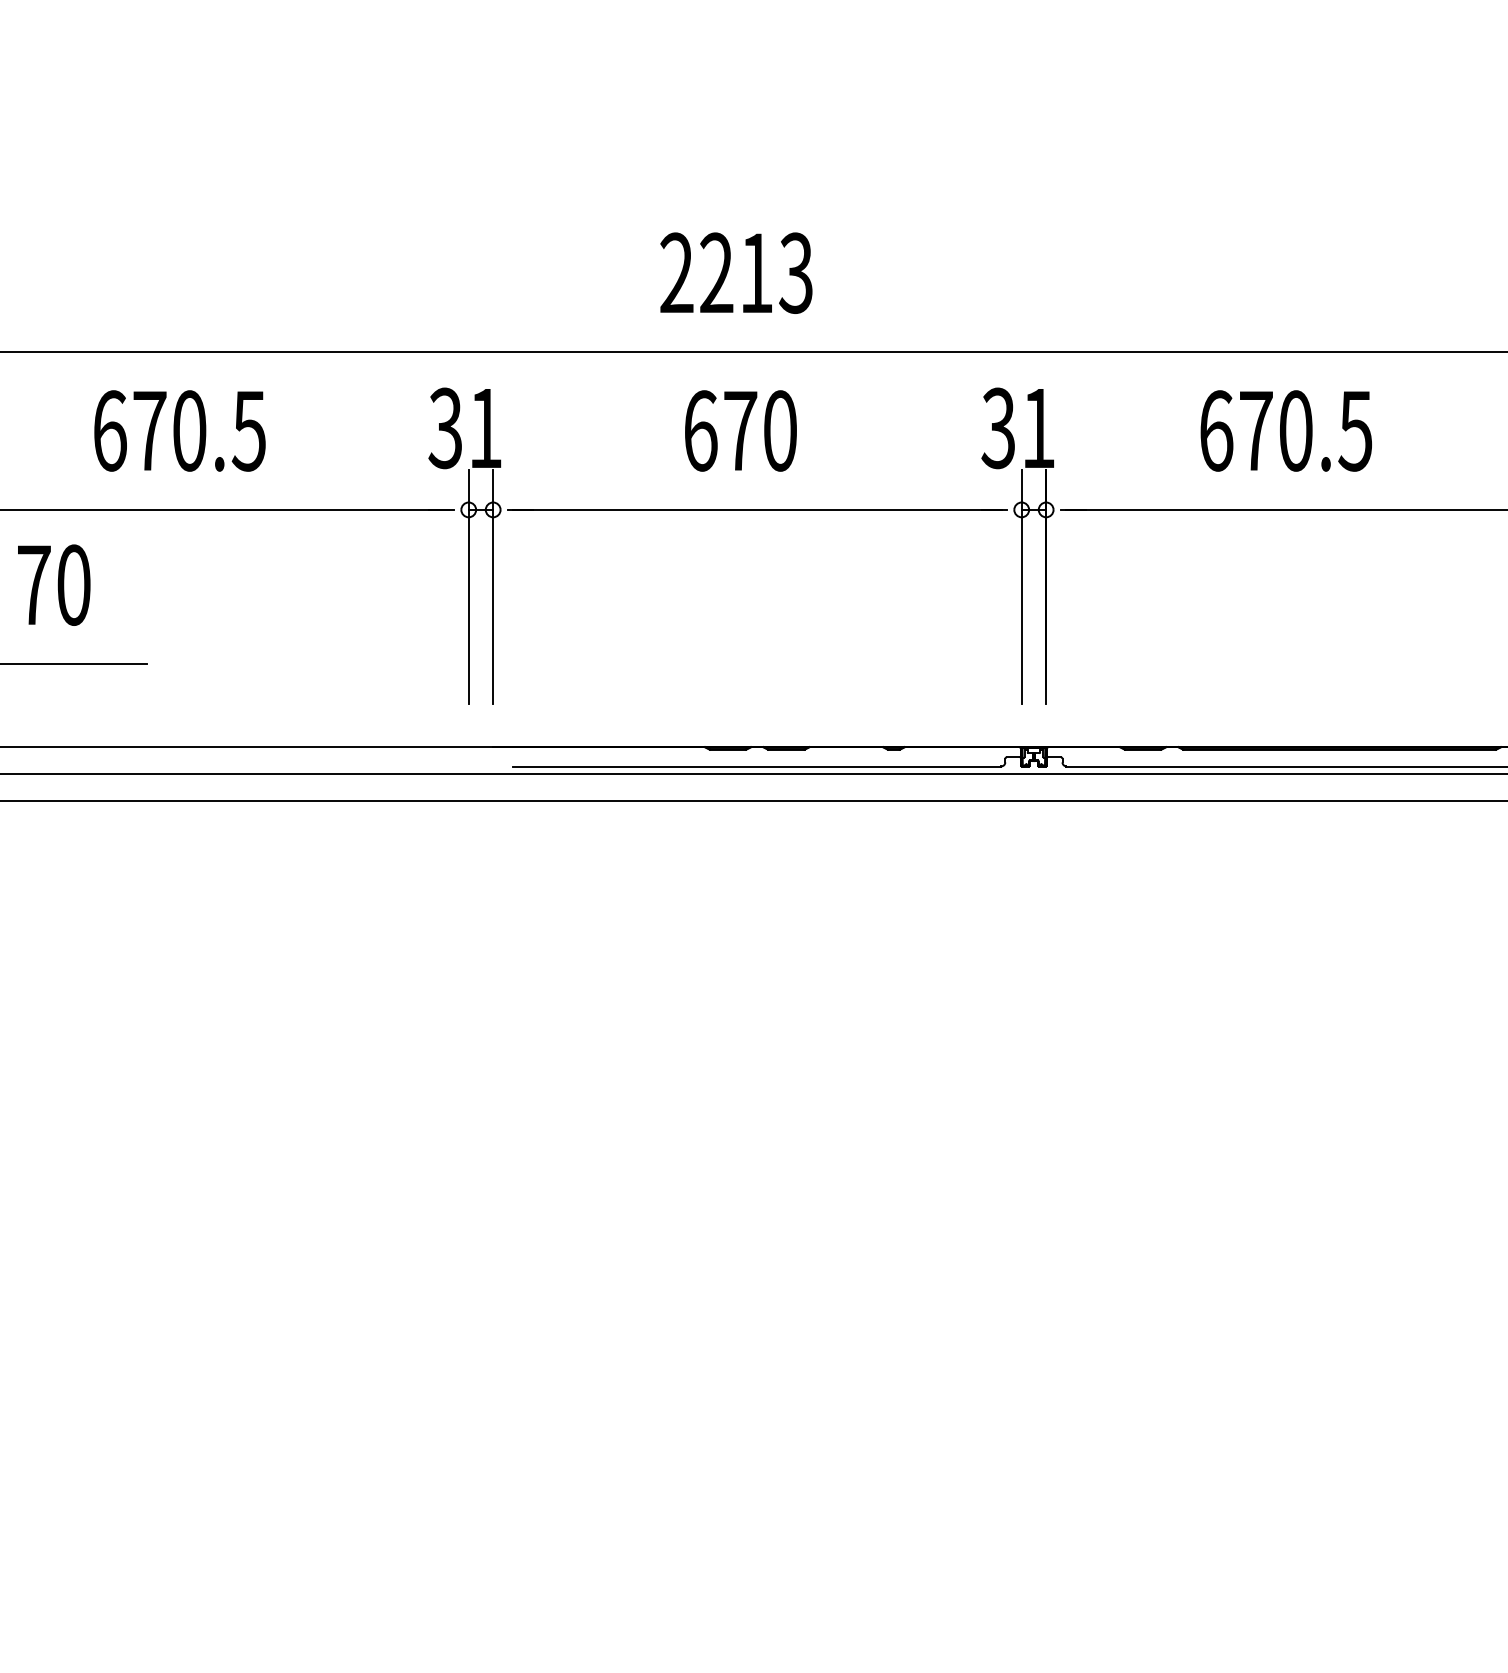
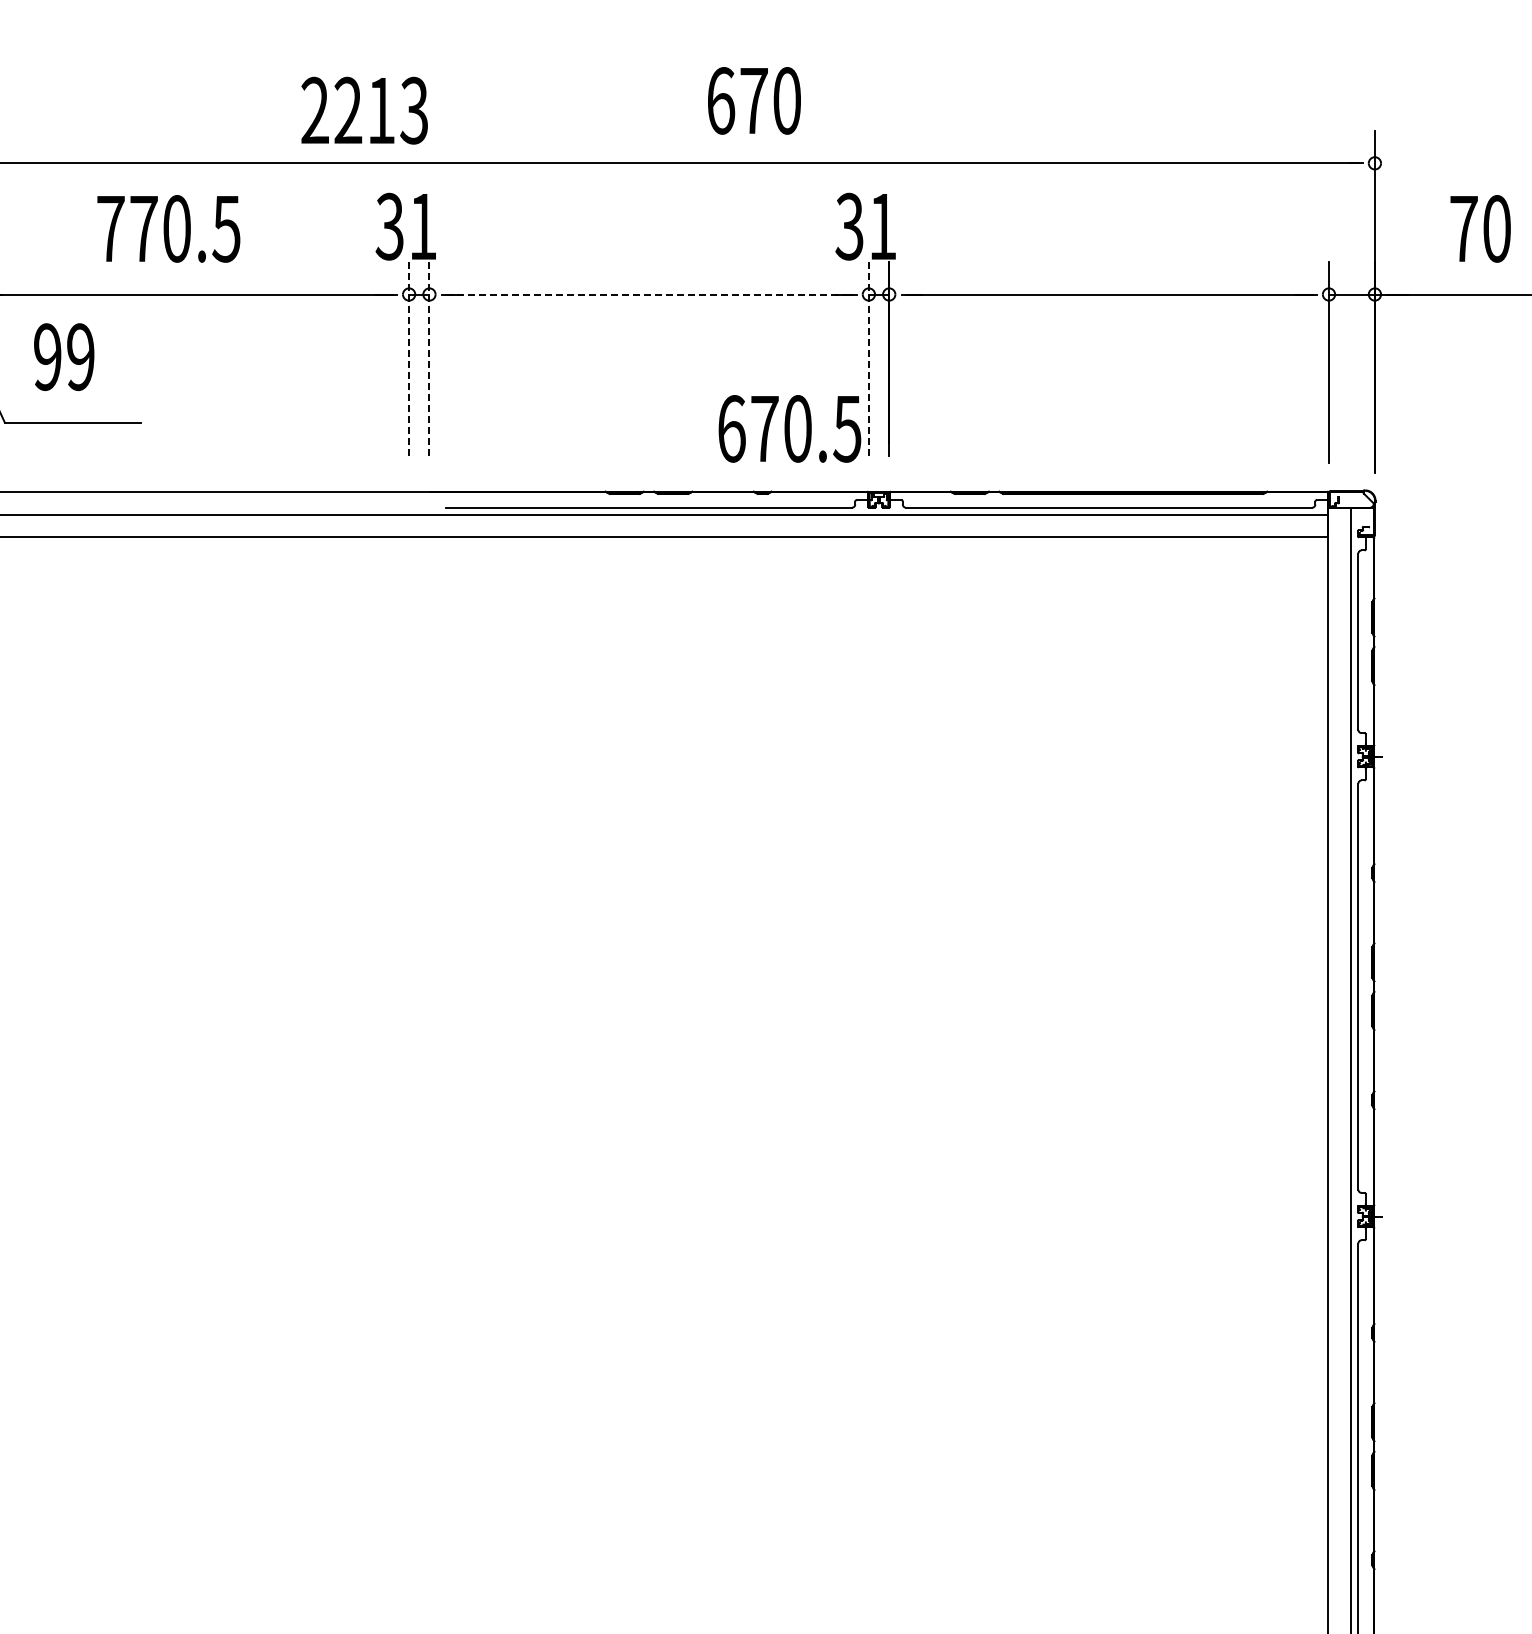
text: (736, 272) -> (364, 110), moved
text: (109, 430) -> (110, 228), 670.5 -> 770.5
text: (740, 430) -> (754, 100), moved
text: (1285, 430) -> (789, 428), moved
line: (757, 509) -> (649, 294), solid -> dashed
text: (54, 585) -> (64, 357), 70 -> 99
line: (469, 586) -> (409, 358), solid -> dashed
line: (493, 586) -> (429, 358), solid -> dashed
line: (1021, 586) -> (868, 358), solid -> dashed

